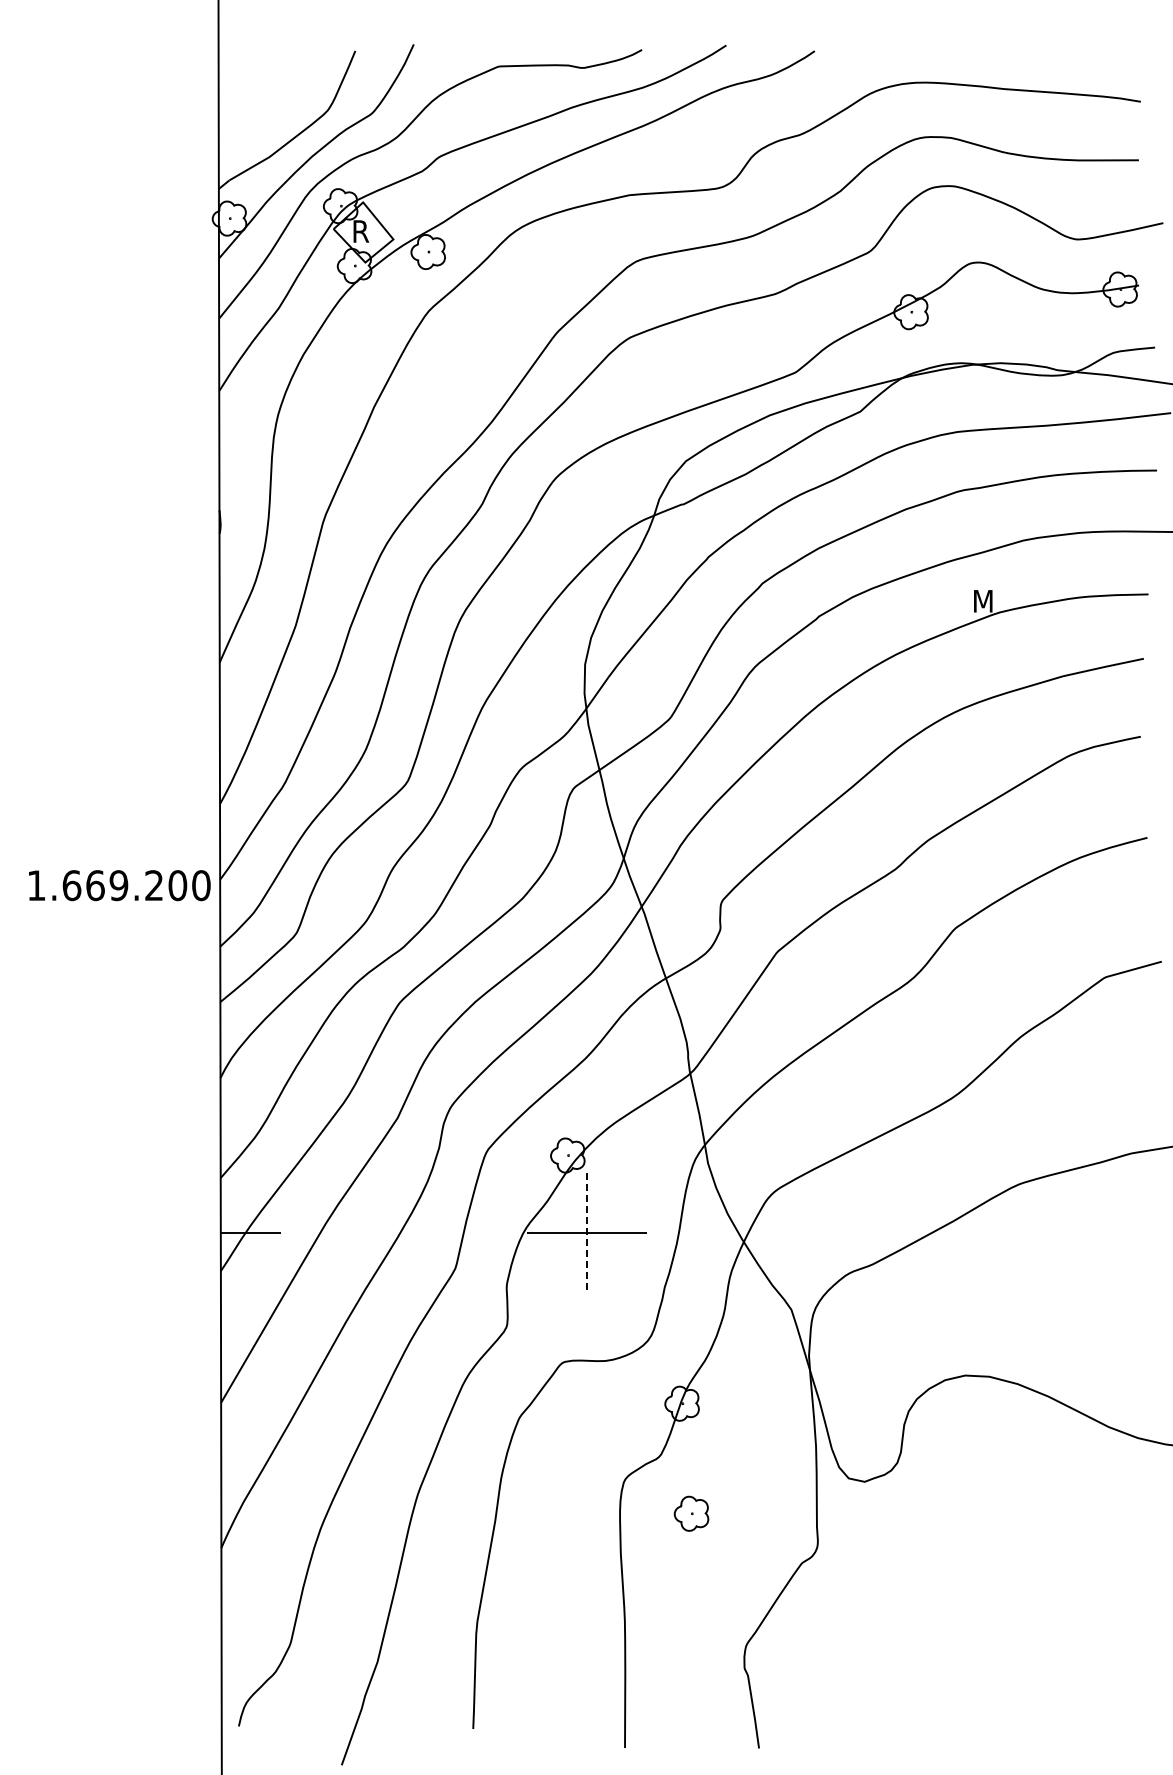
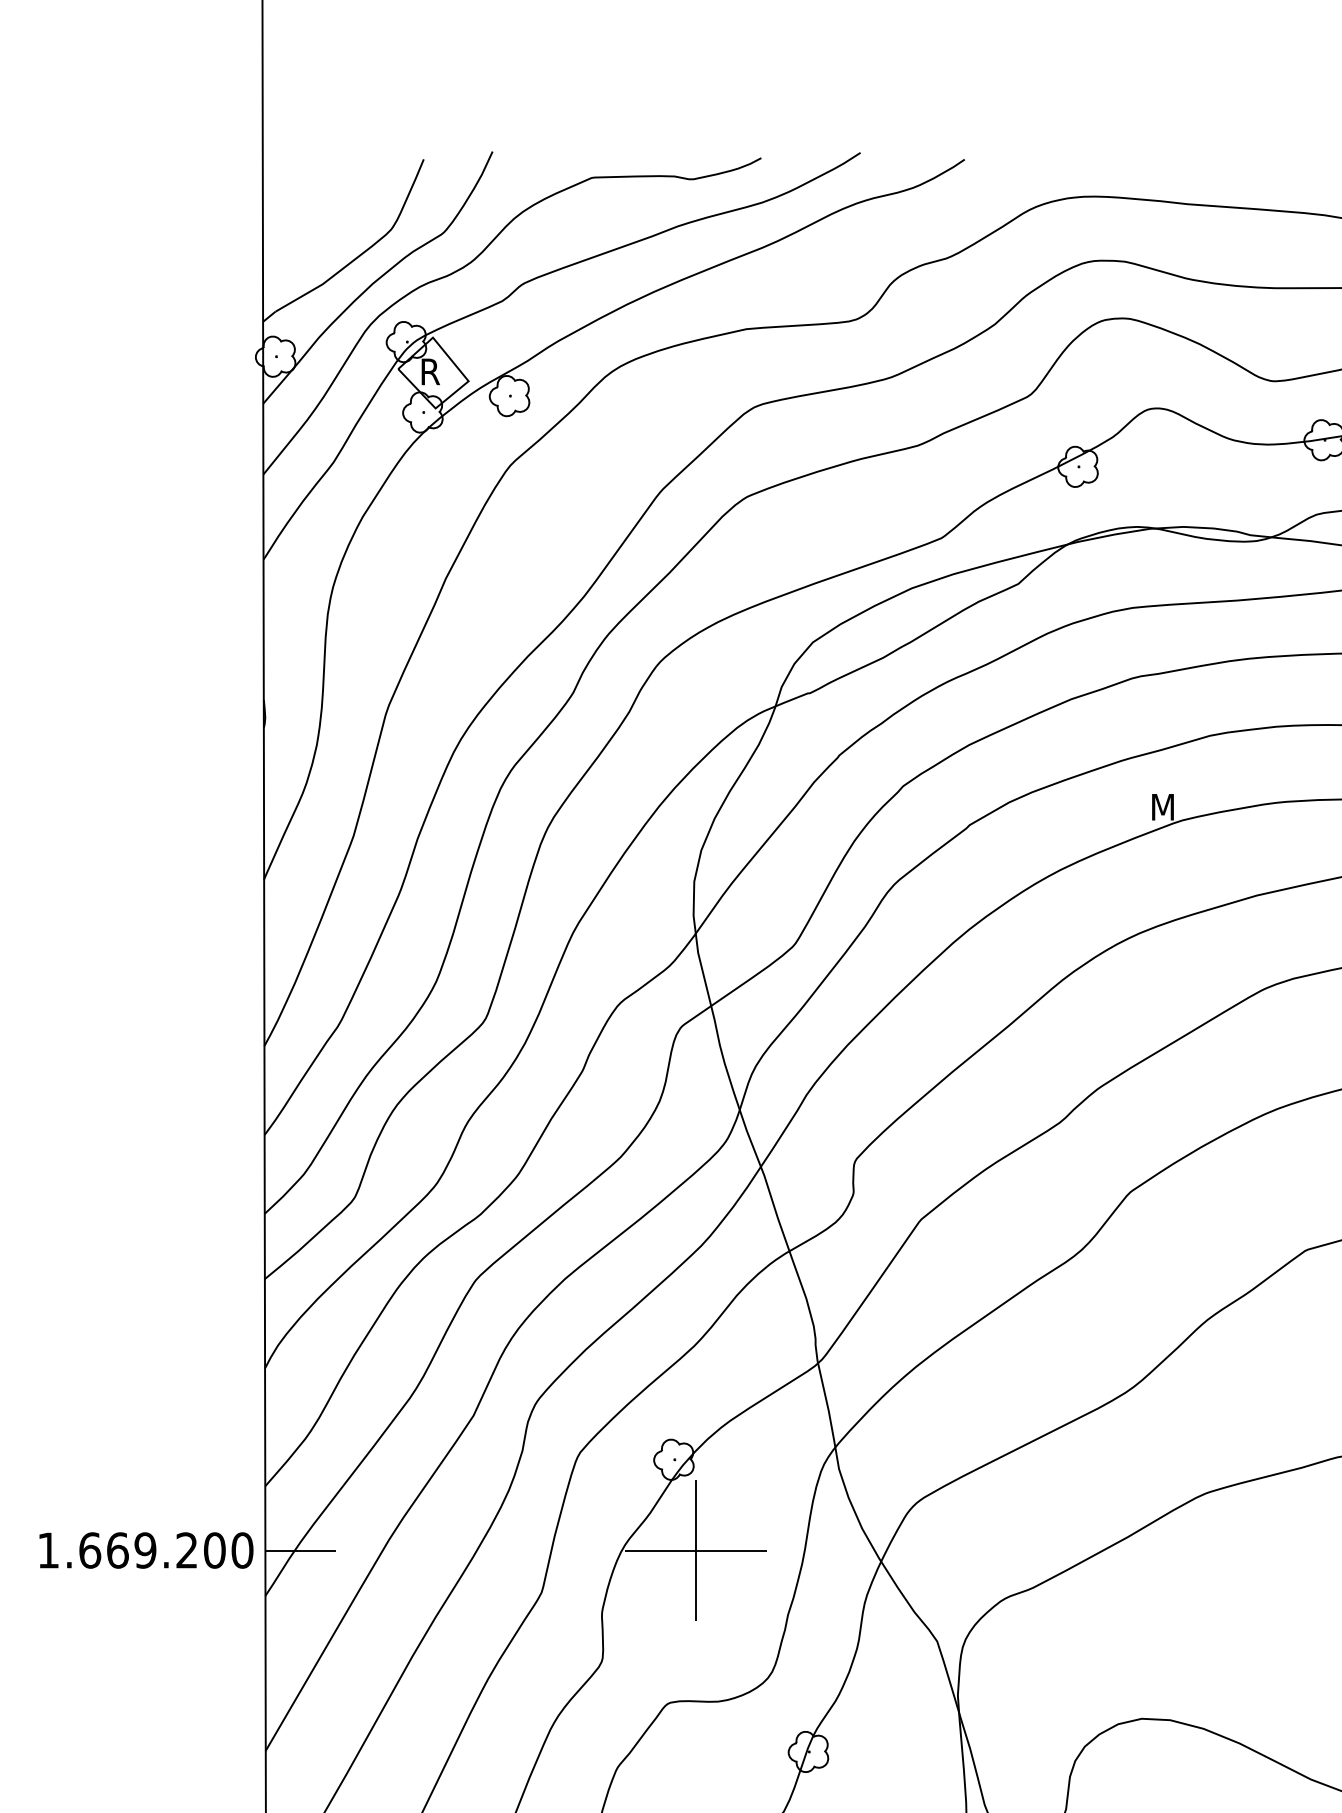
text: (119, 885) -> (146, 1550), moved
line: (586, 1232) -> (695, 1550), dashed -> solid

